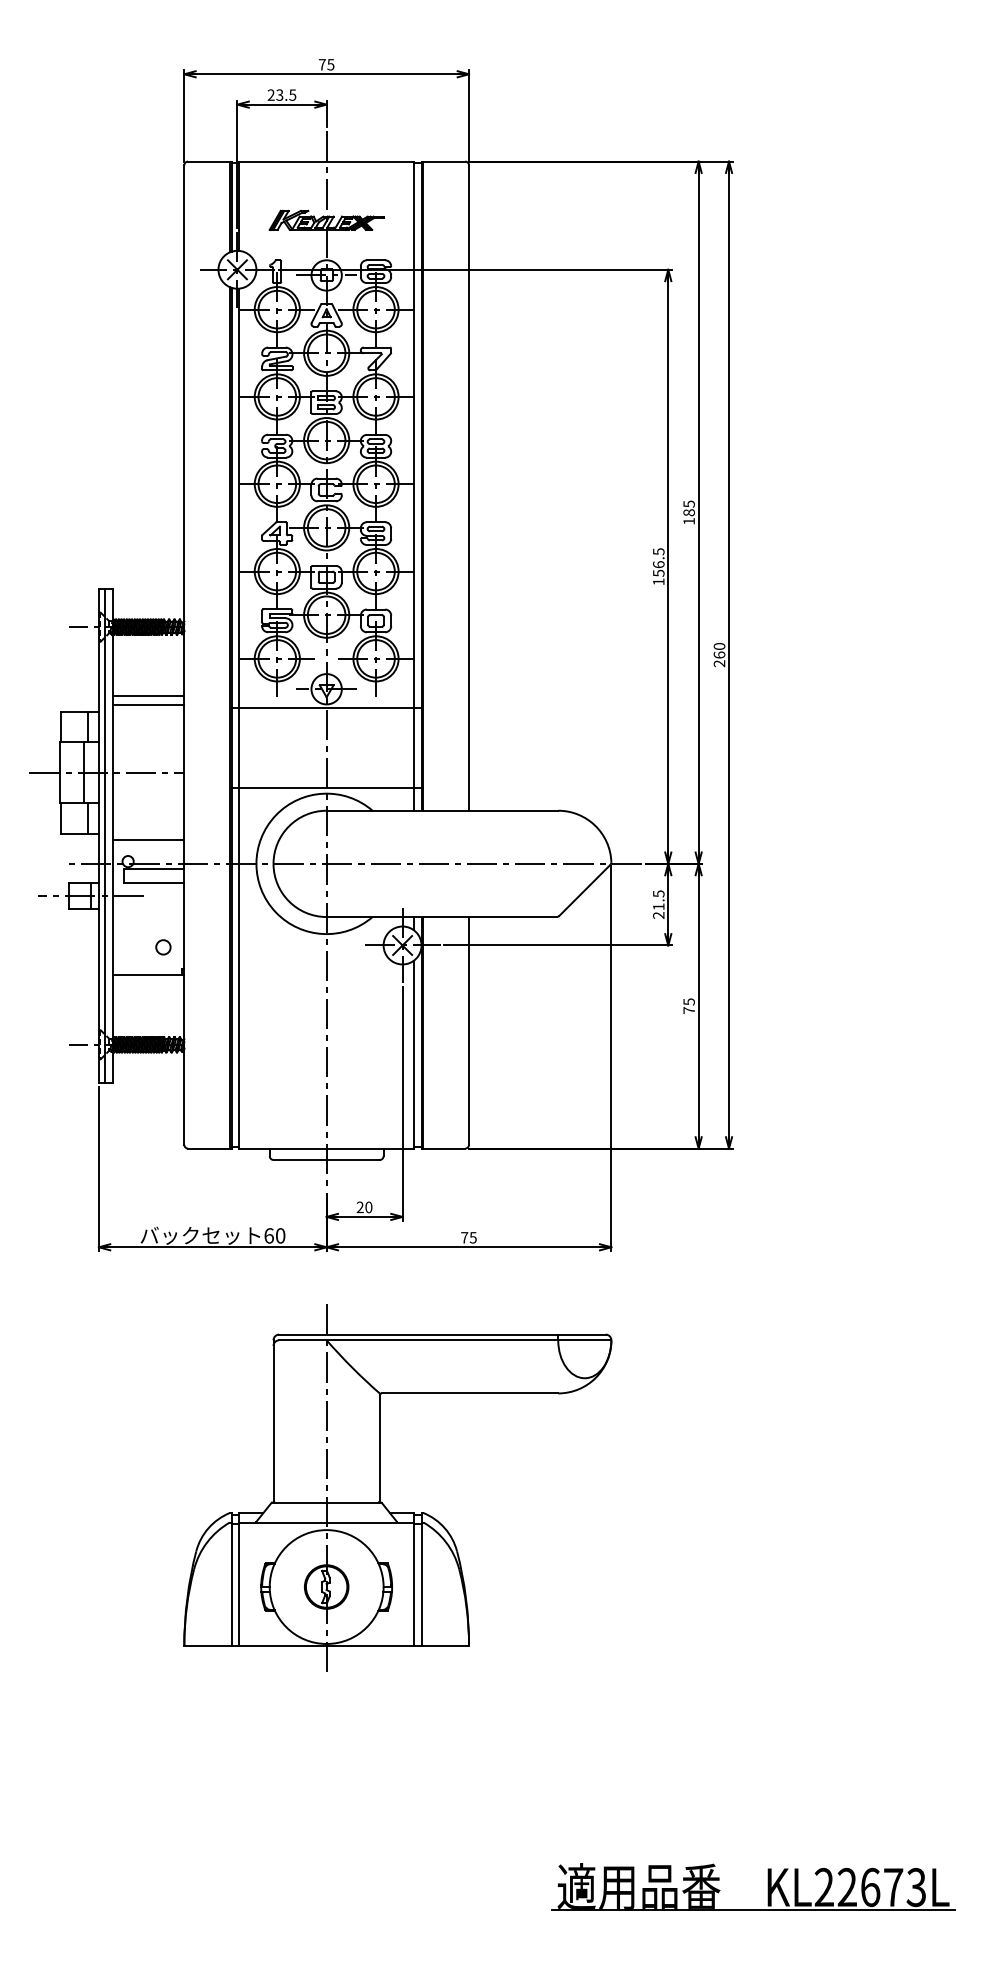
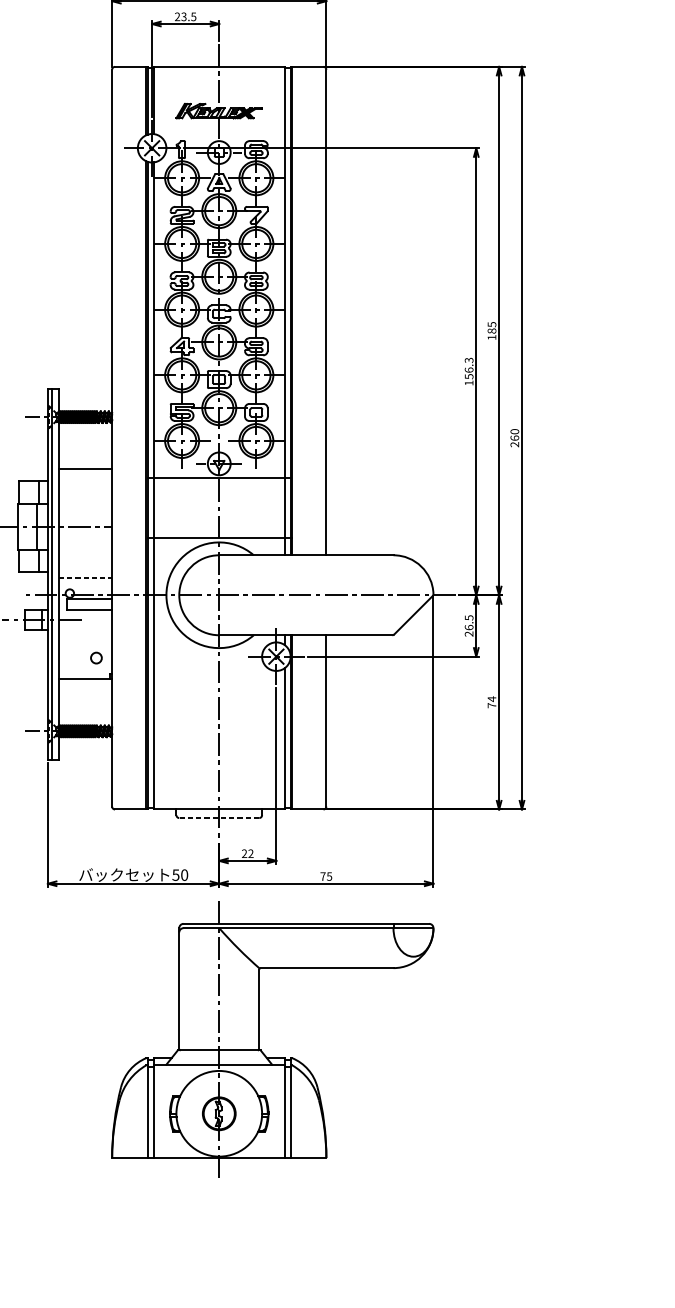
text: (658, 551) -> (468, 360), 156.5 -> 156.3
line: (148, 705) -> (85, 476), removed
line: (149, 840) -> (85, 577), solid -> dashed
text: (658, 906) -> (468, 627), 21.5 -> 26.5
text: (688, 1001) -> (491, 698), 75 -> 74
line: (326, 1159) -> (219, 817), solid -> dashed
text: (368, 1207) -> (250, 853), 20 -> 22
text: (268, 1235) -> (175, 874), 60 -> 50
part: (380, 1487) -> (259, 1038), moved

